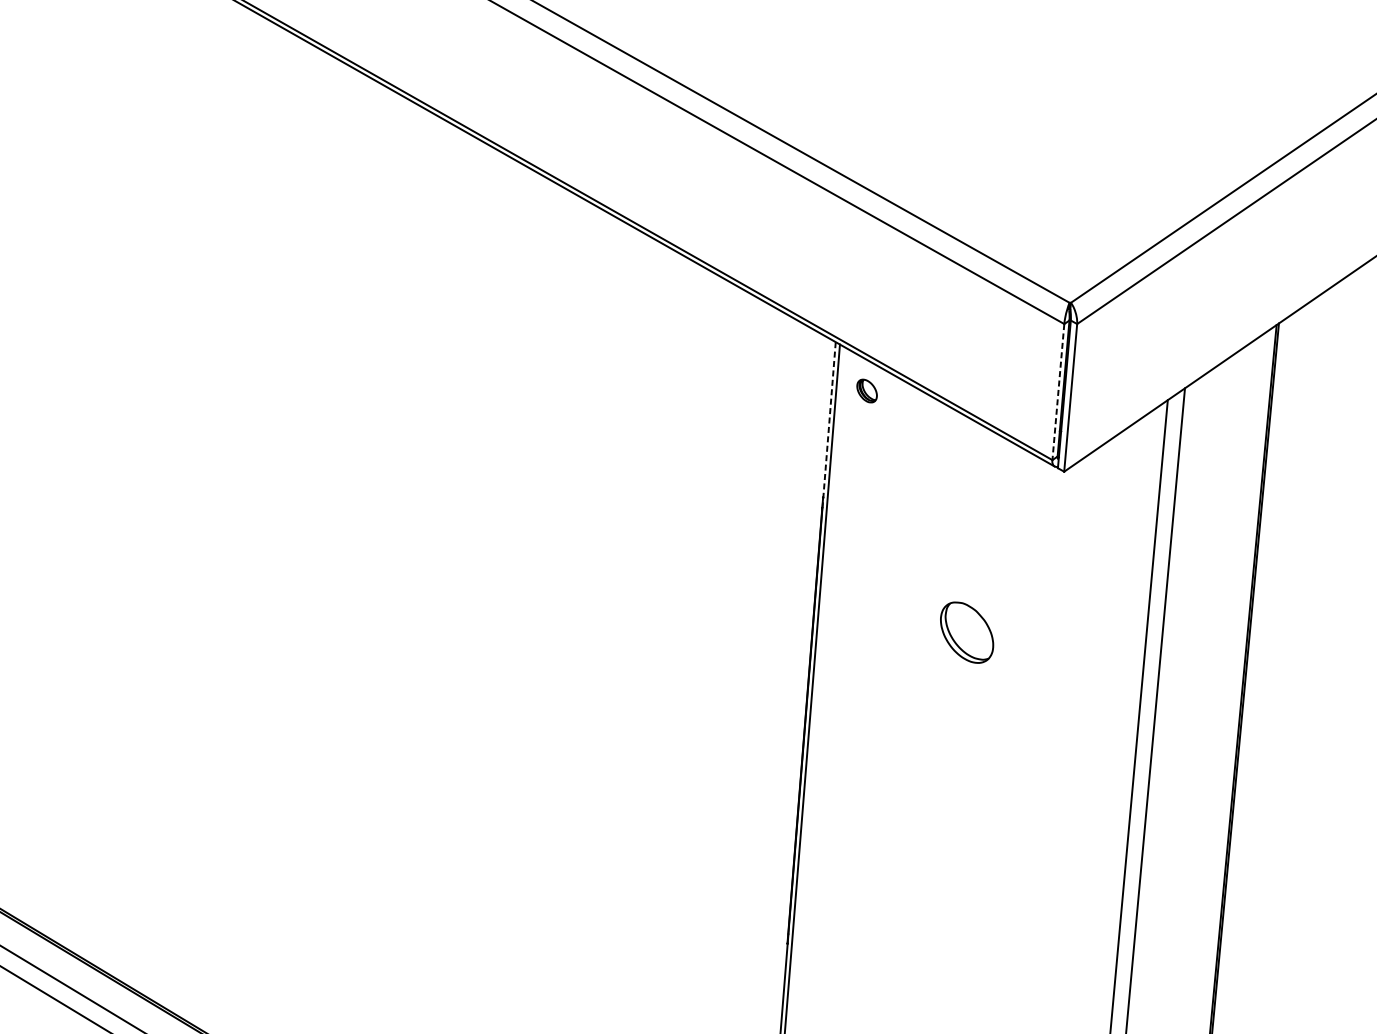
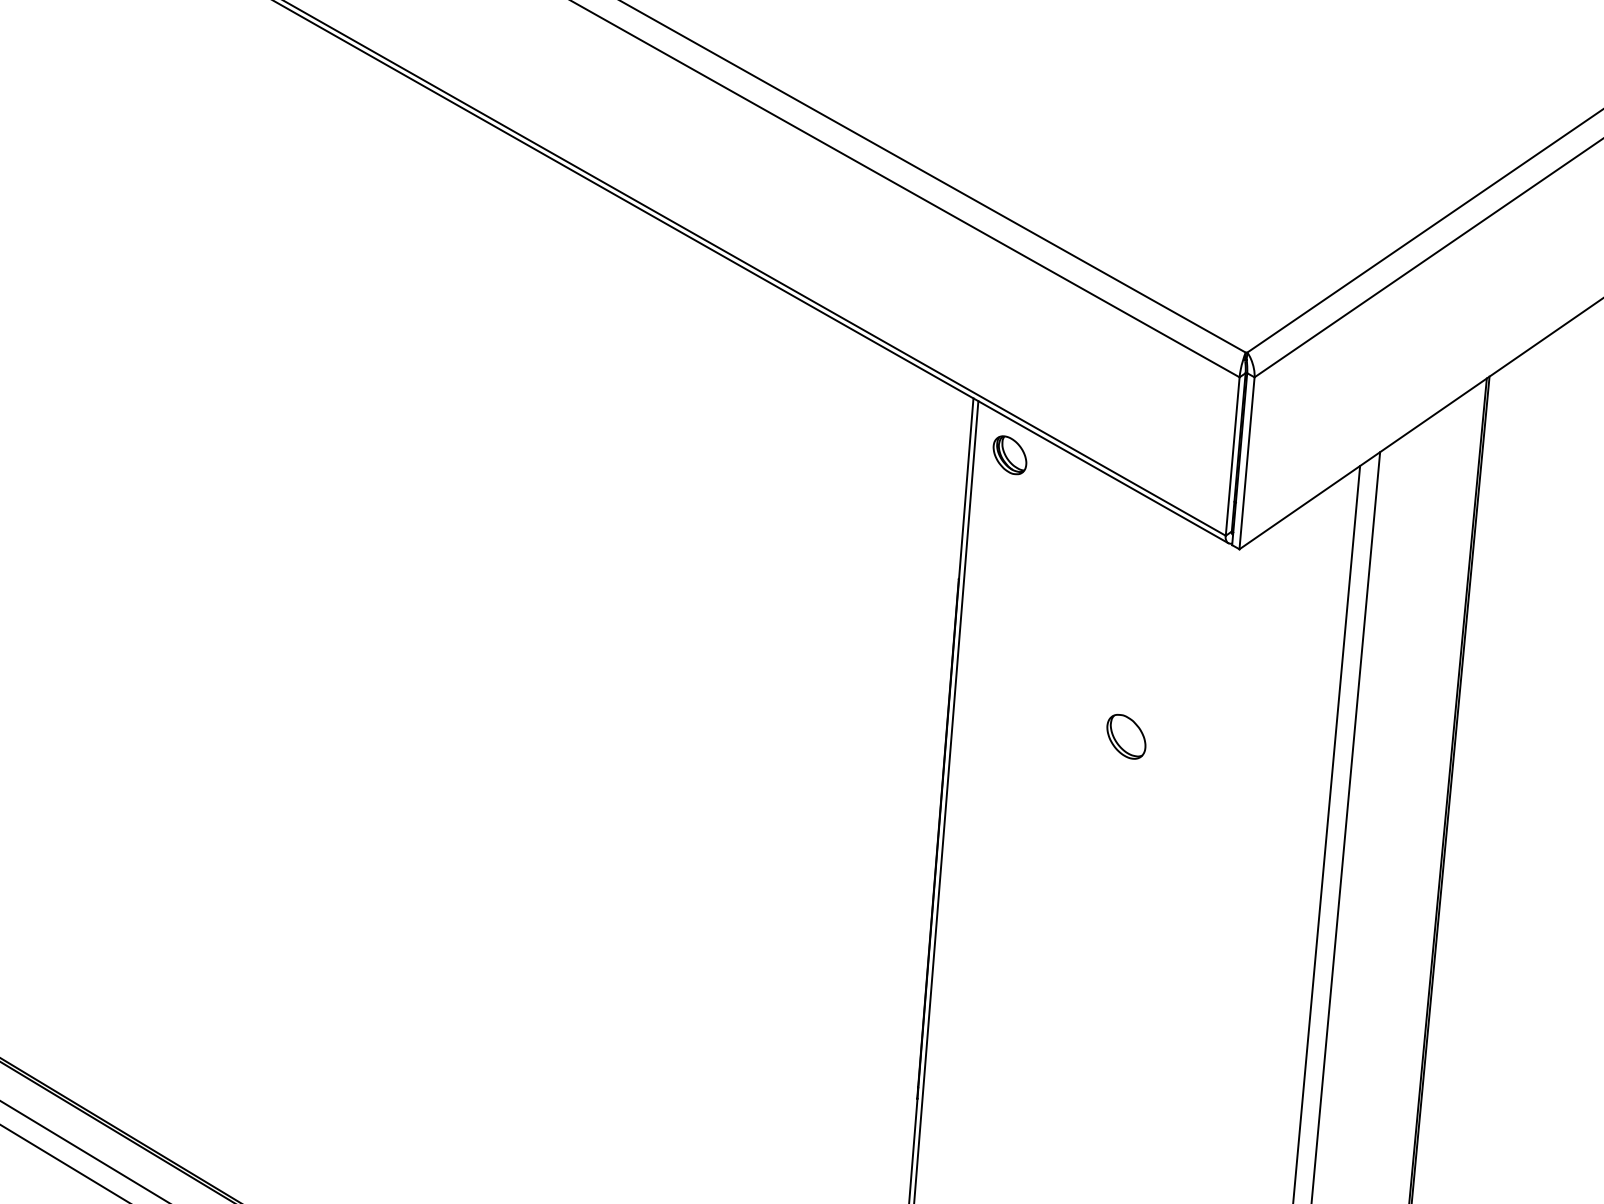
part: (866, 391) -> (1009, 455), size x1.43
line: (1058, 392) -> (1232, 456), dashed -> solid
line: (828, 425) -> (965, 495), dashed -> solid
part: (967, 632) -> (1126, 736), size x0.62

